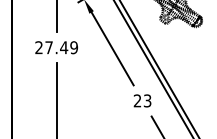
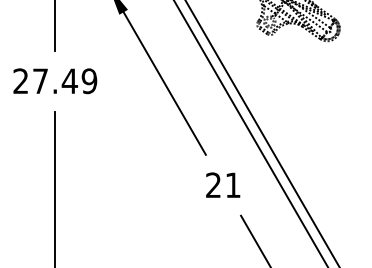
text: (147, 100) -> (232, 184), 23 -> 21

